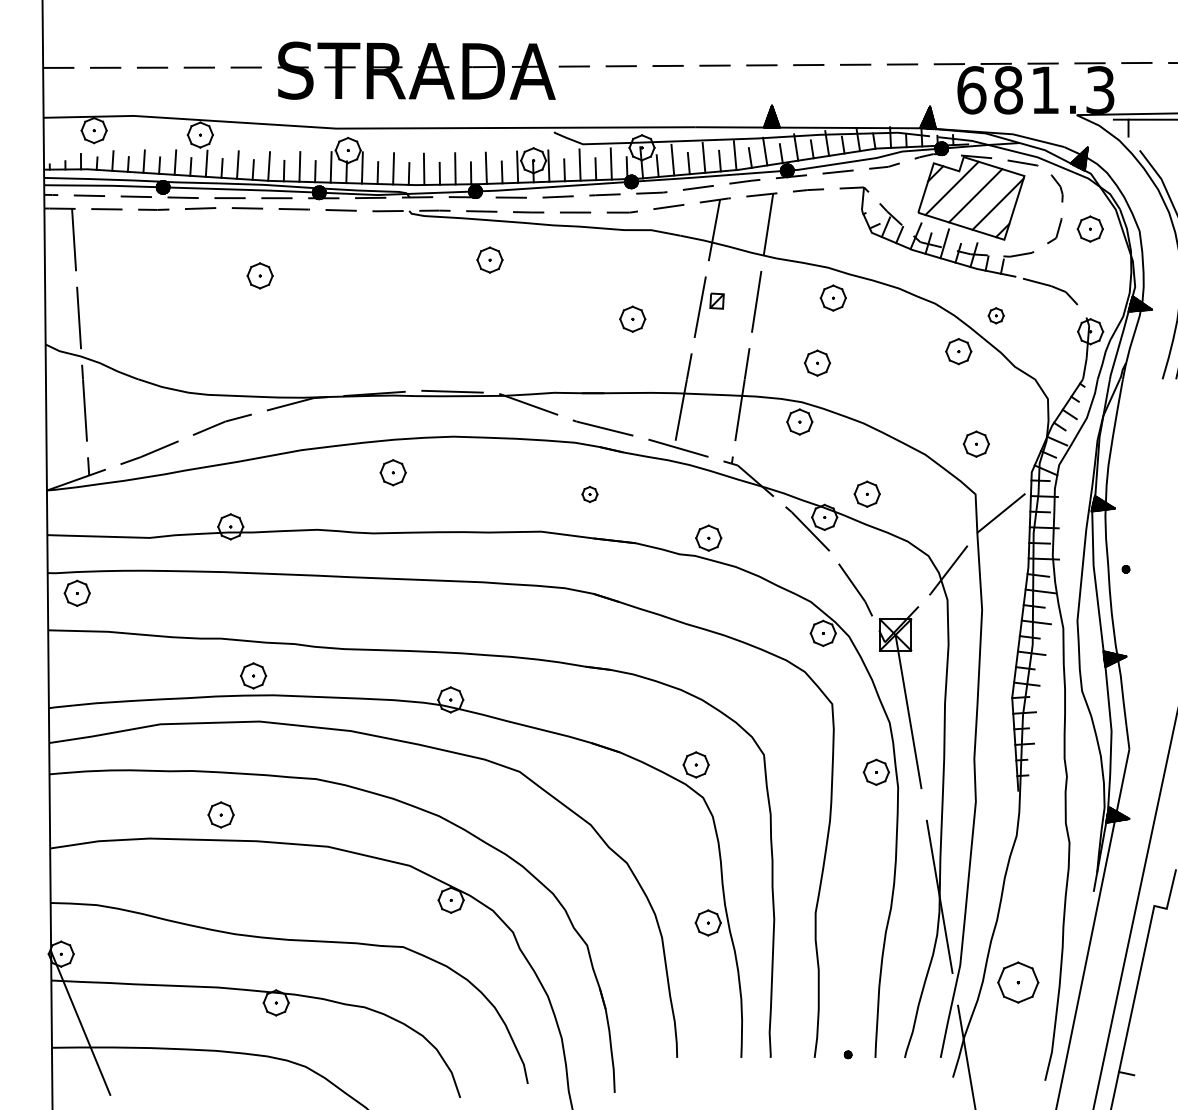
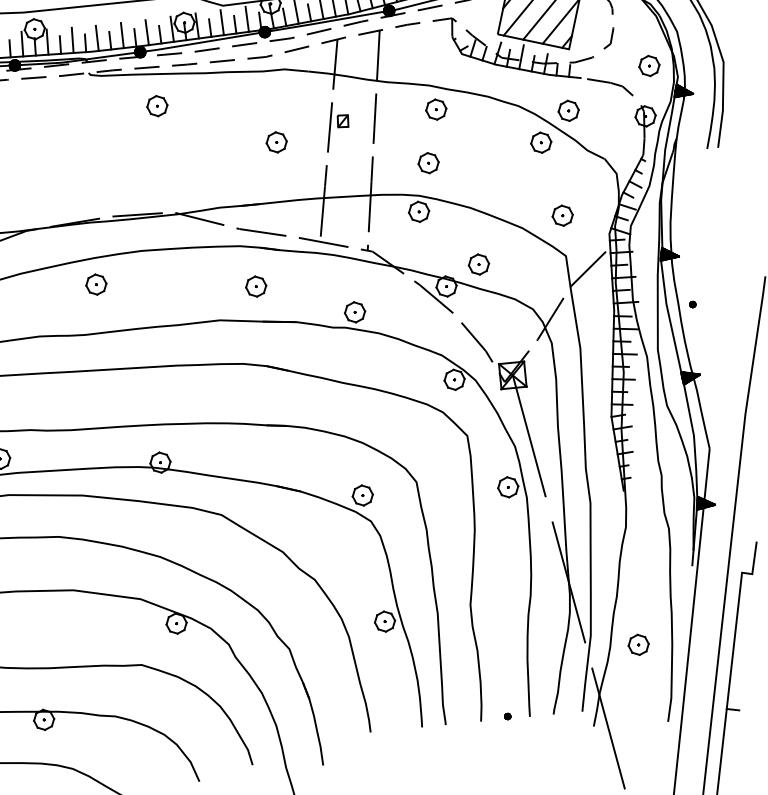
part: (1089, 228) -> (648, 65), moved
part: (995, 315) -> (567, 110), size x1.67
part: (589, 494) -> (255, 286), size x1.67
part: (1017, 981) -> (638, 644), size x0.62

